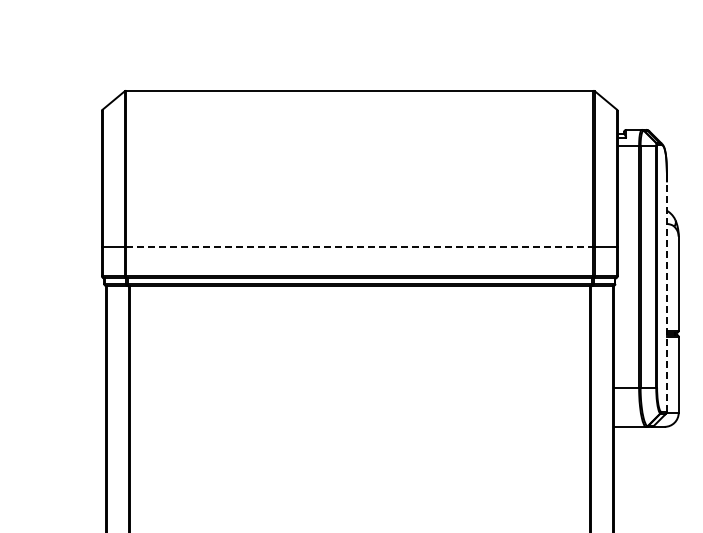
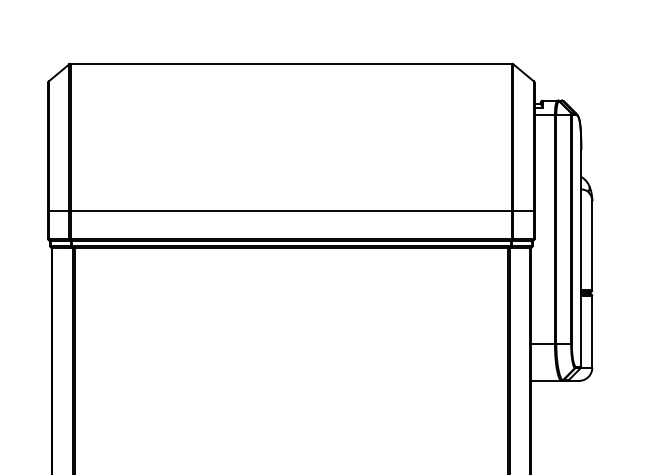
line: (359, 247) -> (291, 211), dashed -> solid
line: (667, 297) -> (581, 258), dashed -> solid

